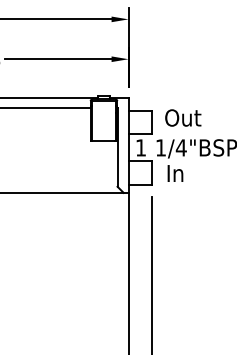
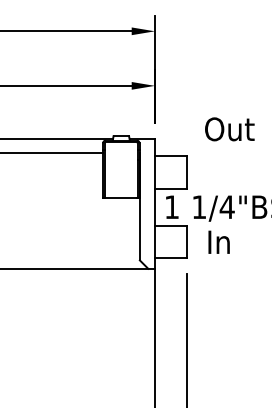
text: (183, 117) -> (230, 128), moved

